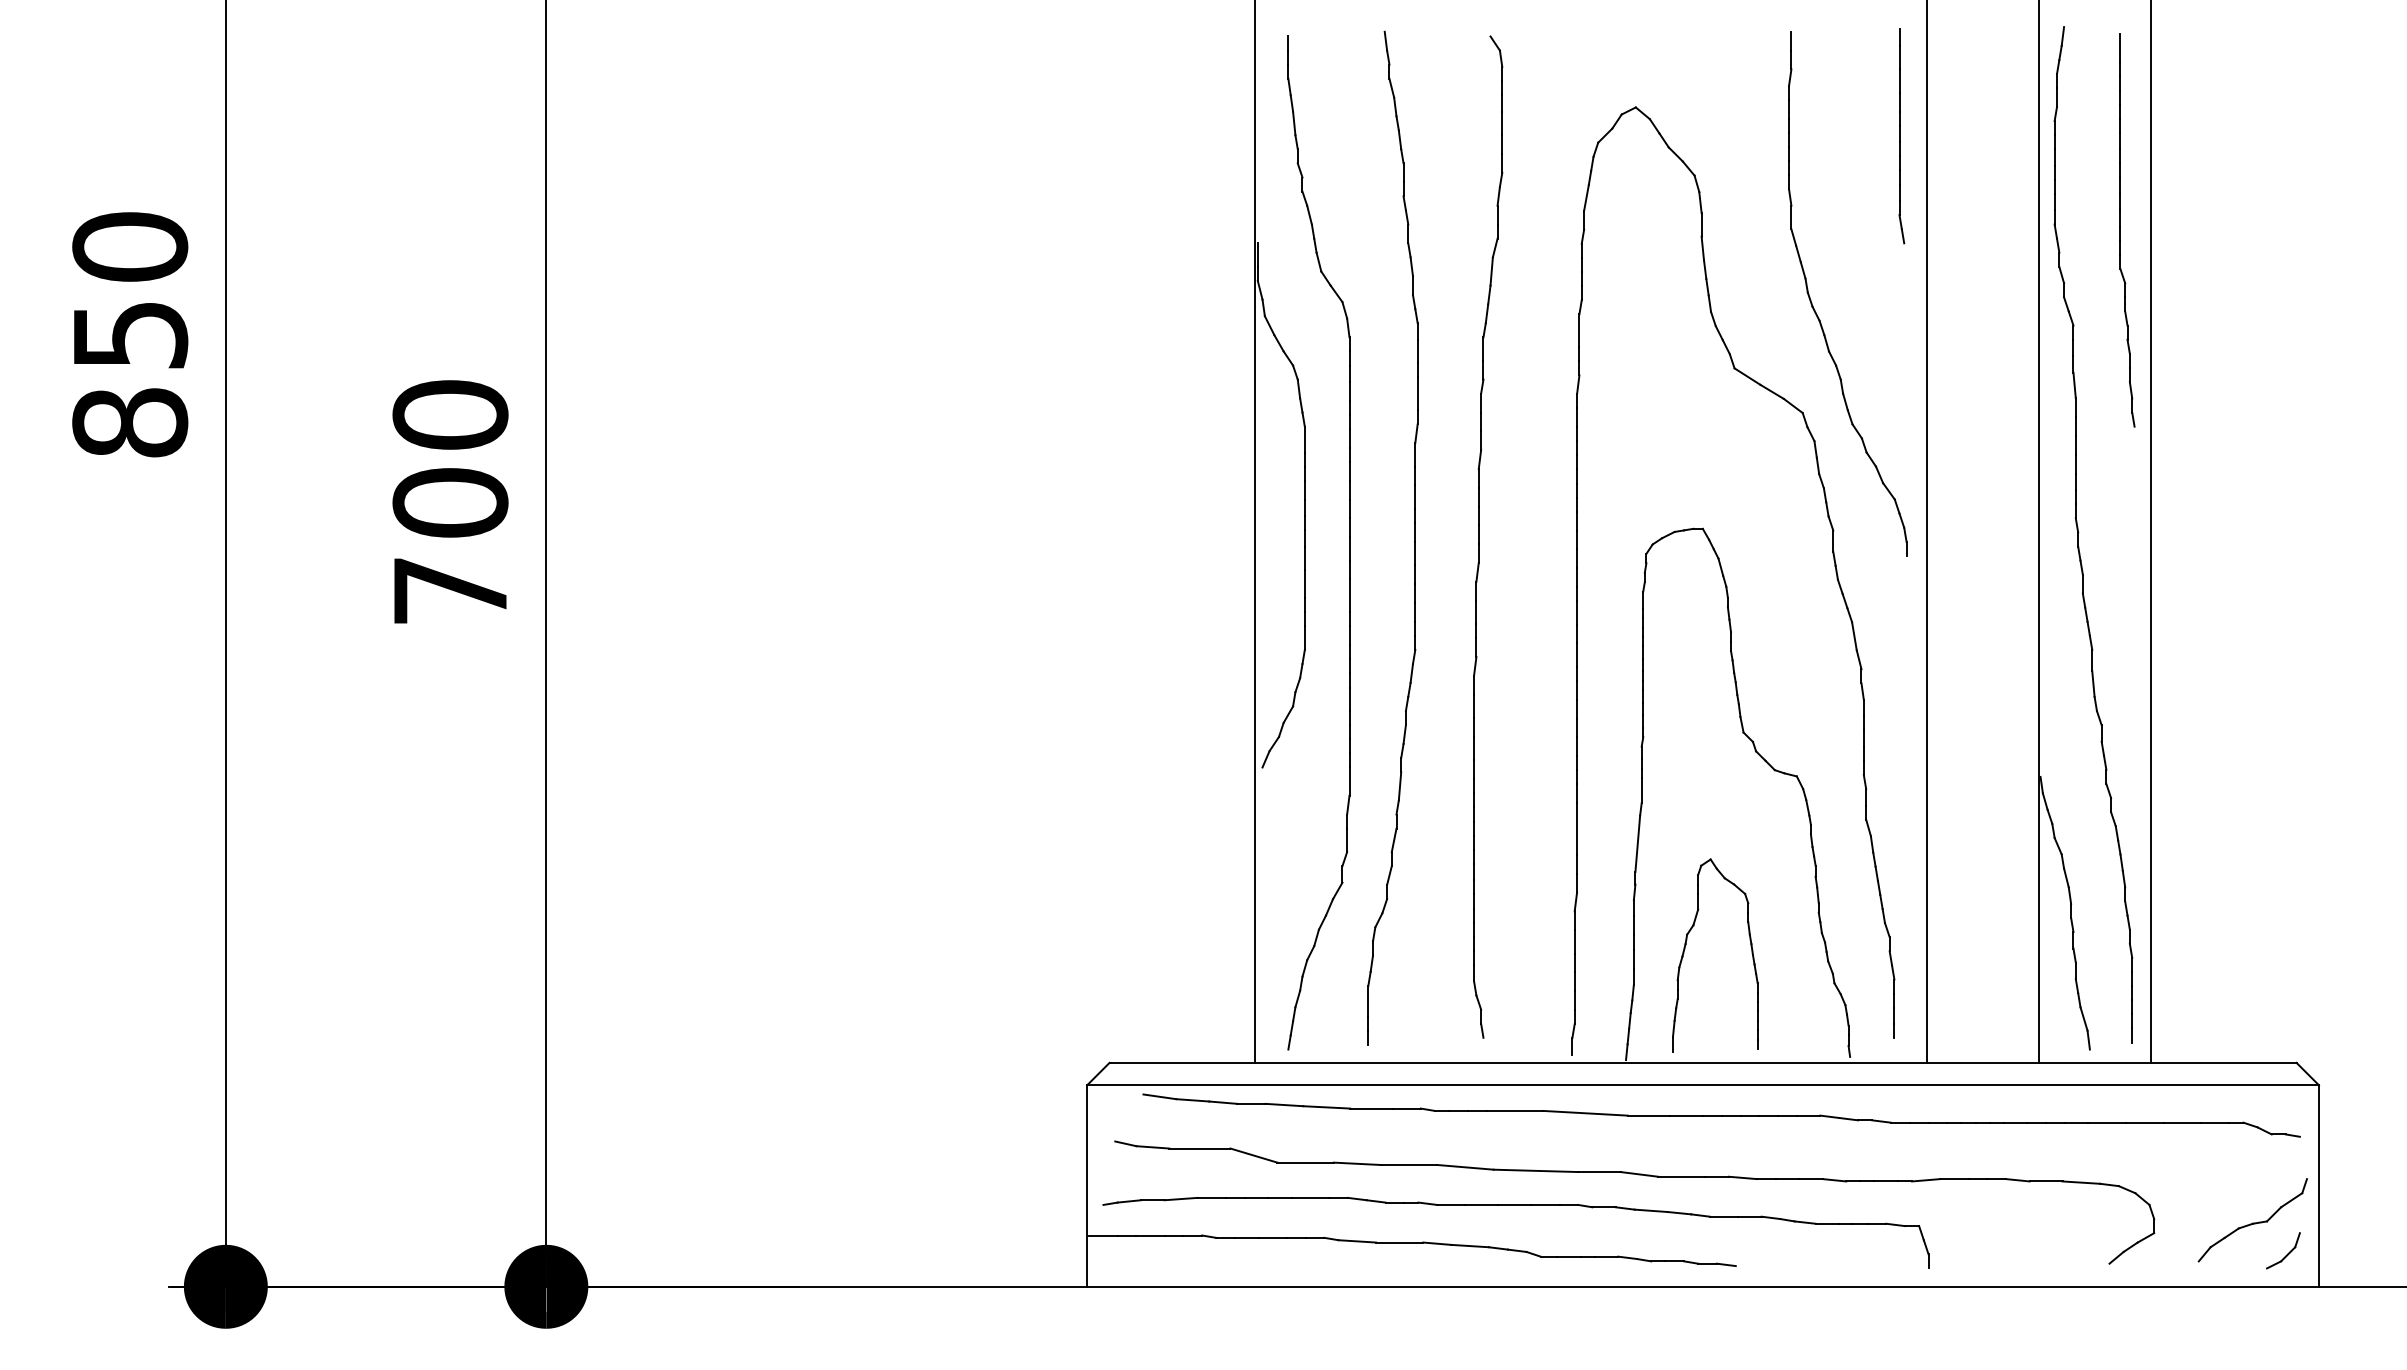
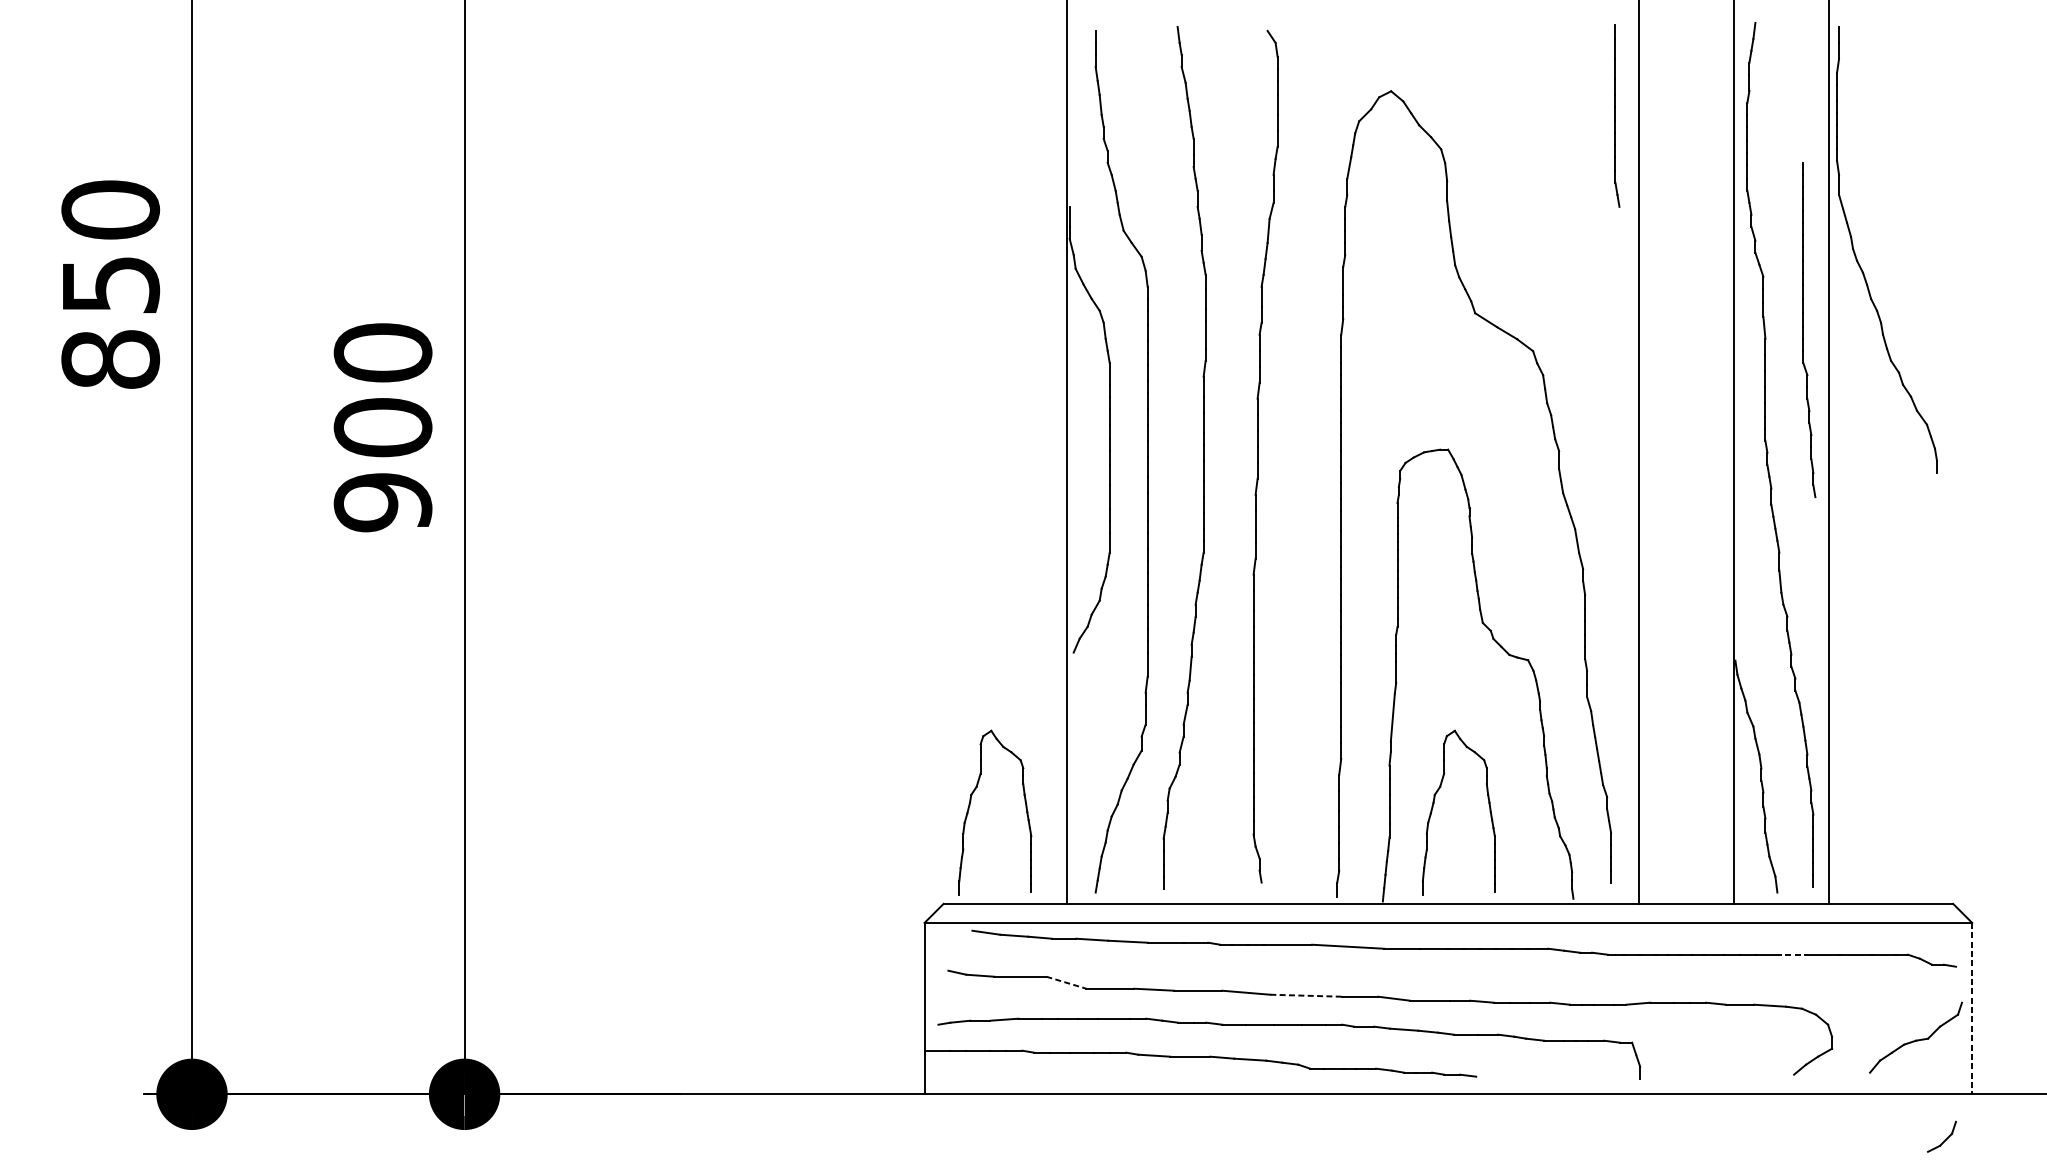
part: (2120, 230) -> (1803, 330), moved
part: (1813, 305) -> (1857, 259), moved
text: (450, 590) -> (383, 502), 700 -> 900
part: (1140, 949) -> (969, 807), added
line: (2107, 1122) -> (1792, 954), solid -> dashed
line: (1253, 1155) -> (1066, 982), solid -> dashed
line: (1536, 1170) -> (1306, 995), solid -> dashed
line: (2318, 1186) -> (1971, 1009), solid -> dashed
part: (2283, 1250) -> (1942, 1136), moved

